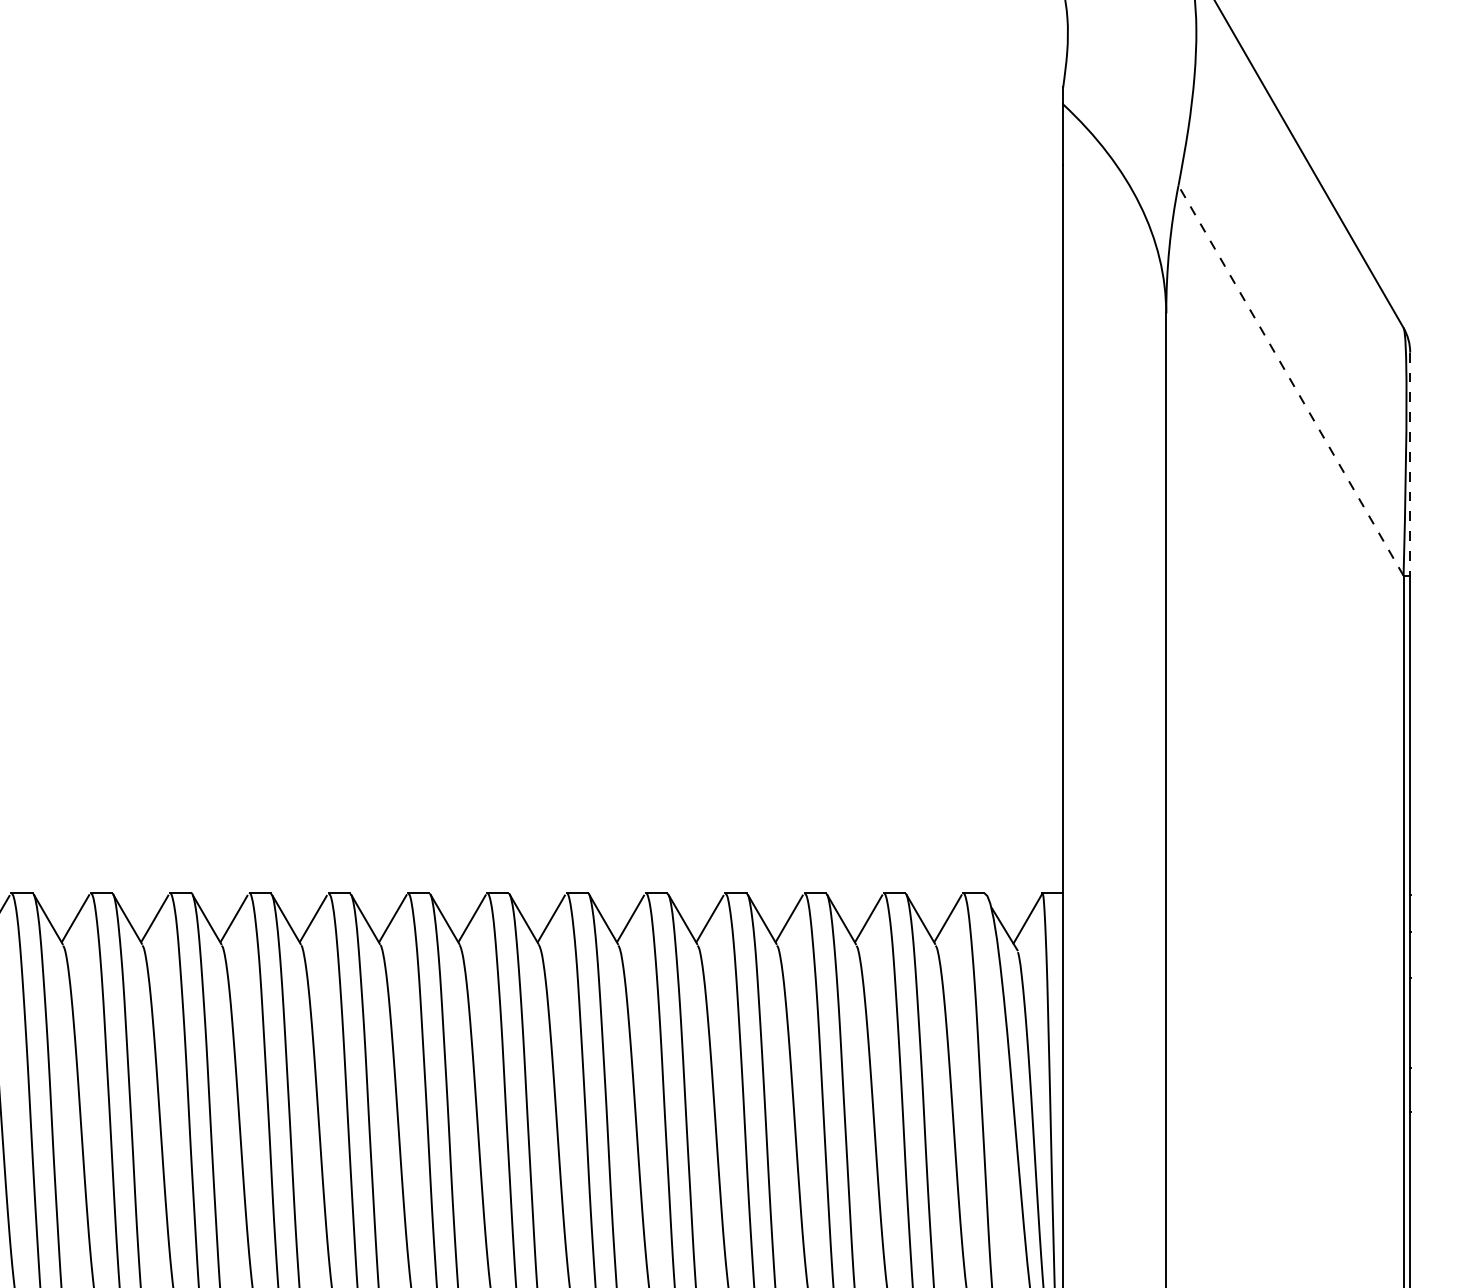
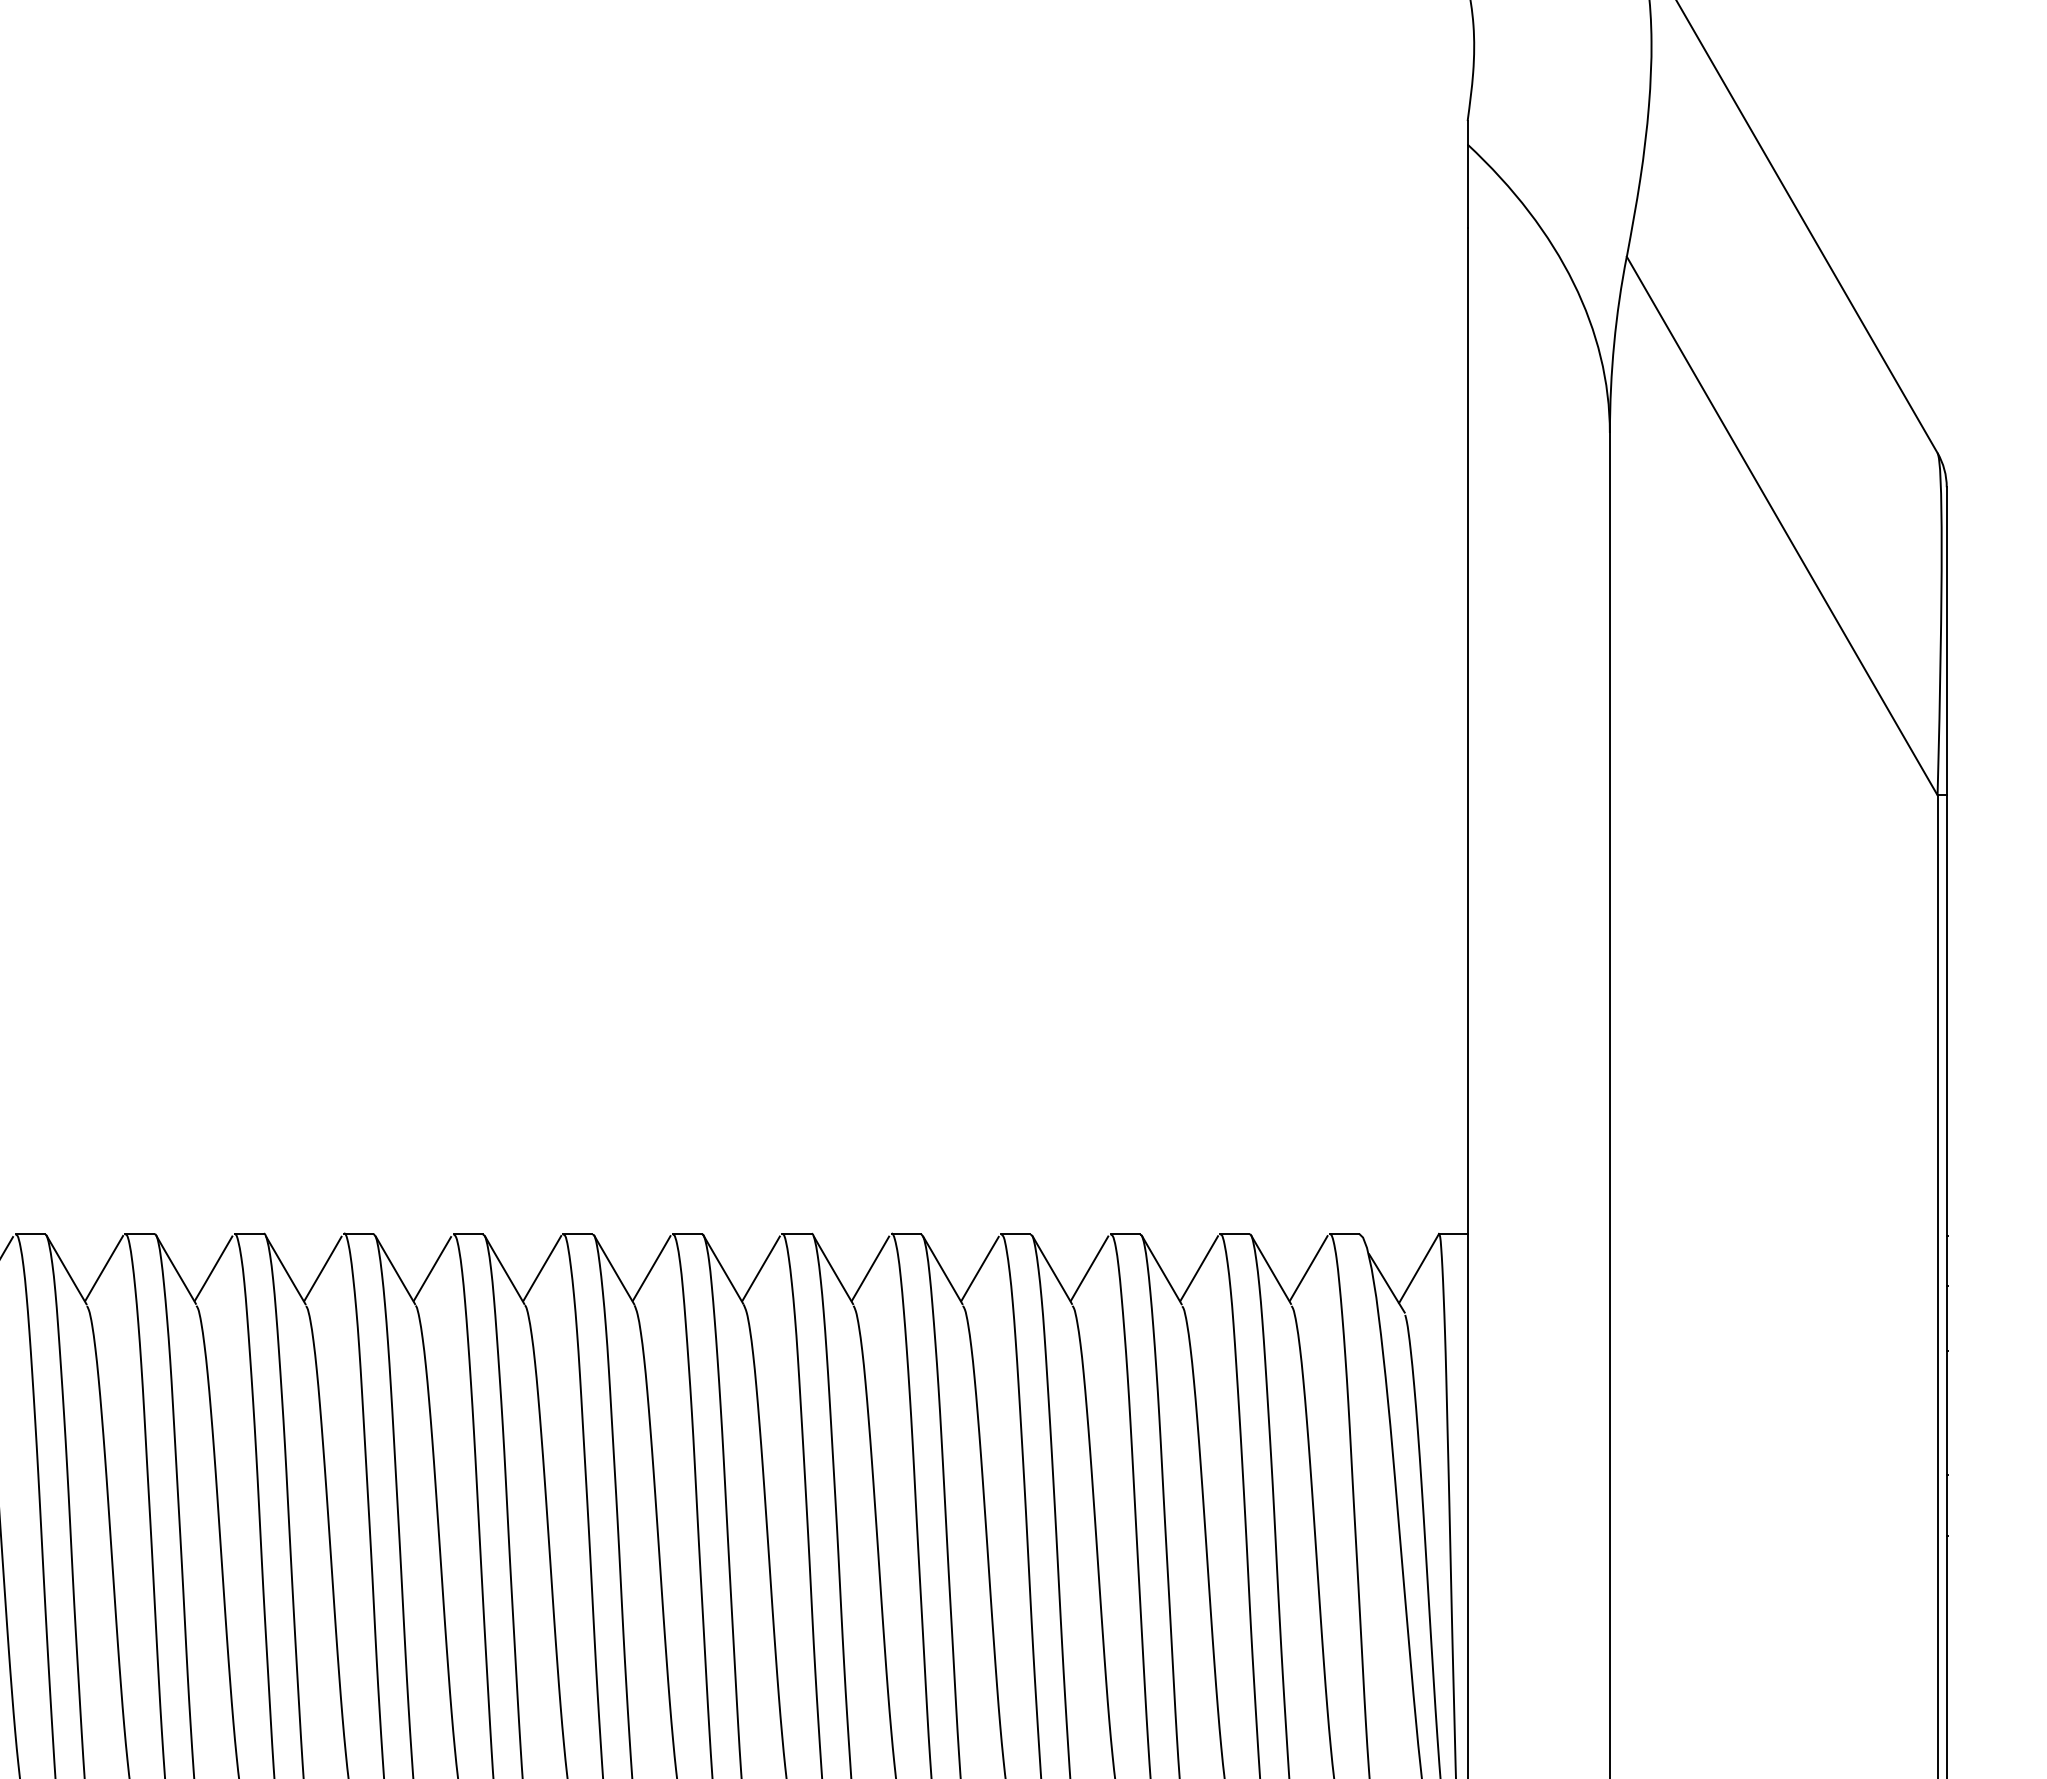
line: (1291, 381) -> (1782, 526), dashed -> solid
line: (1410, 464) -> (1946, 641), dashed -> solid

